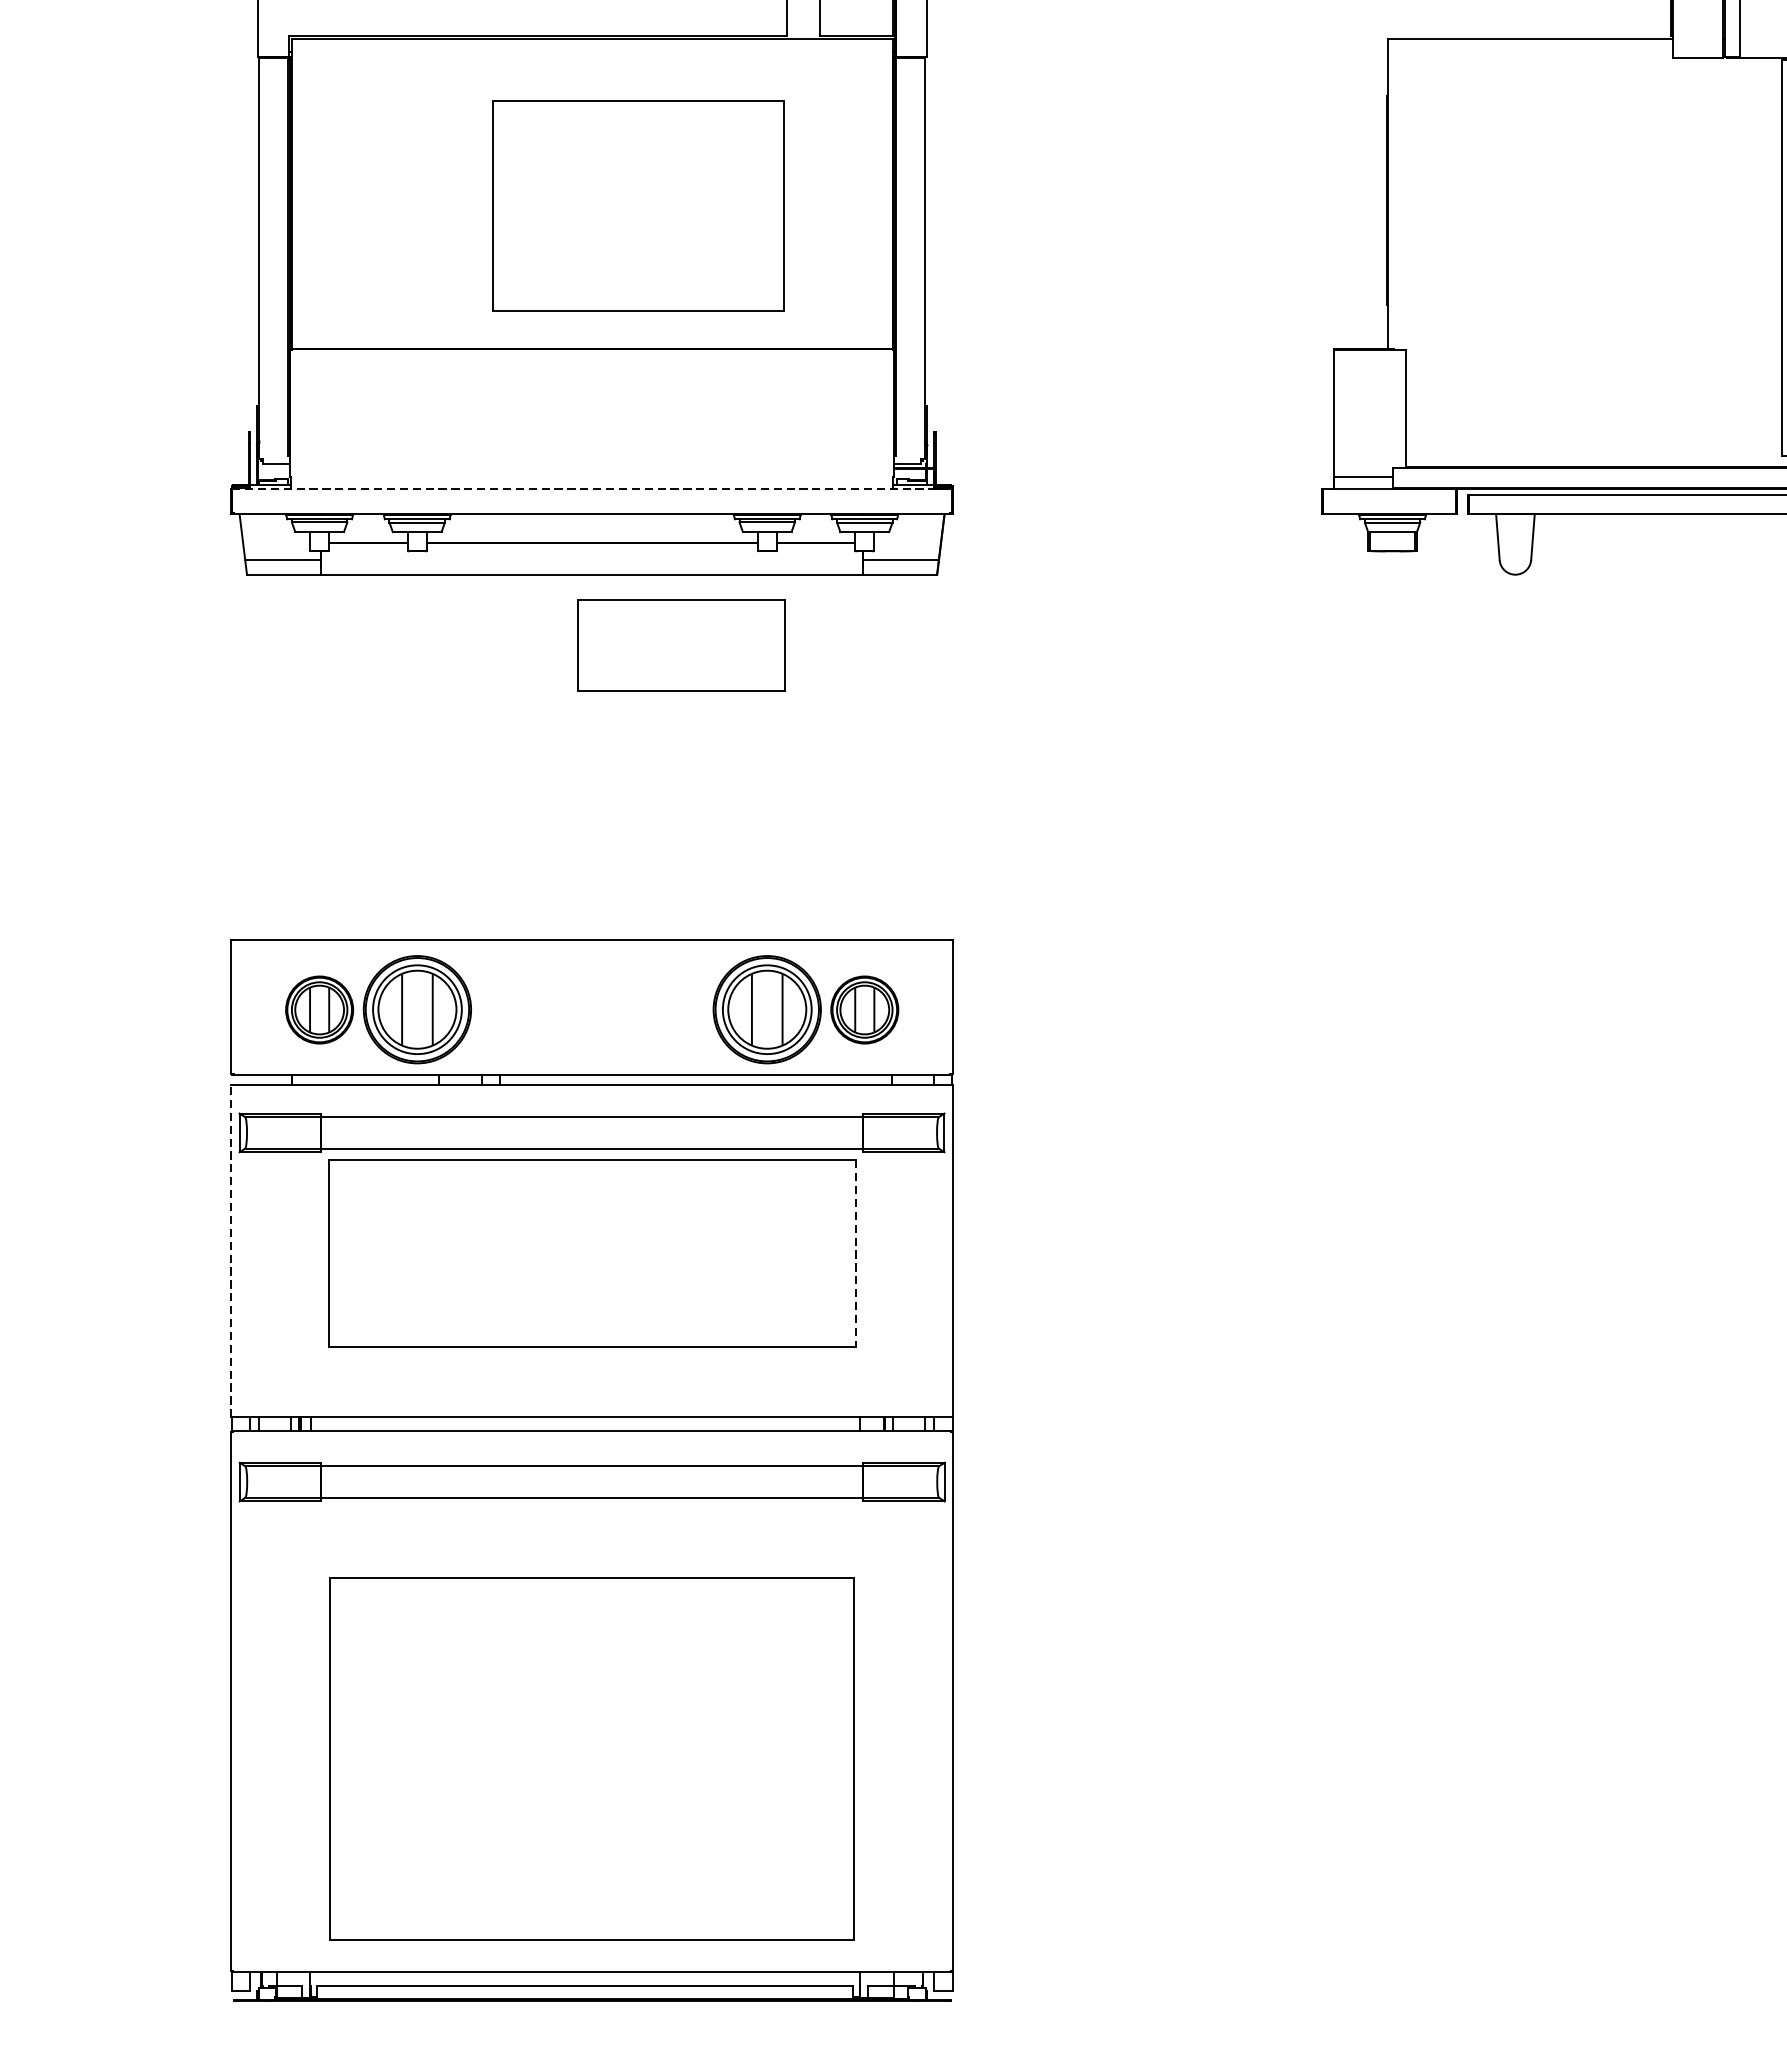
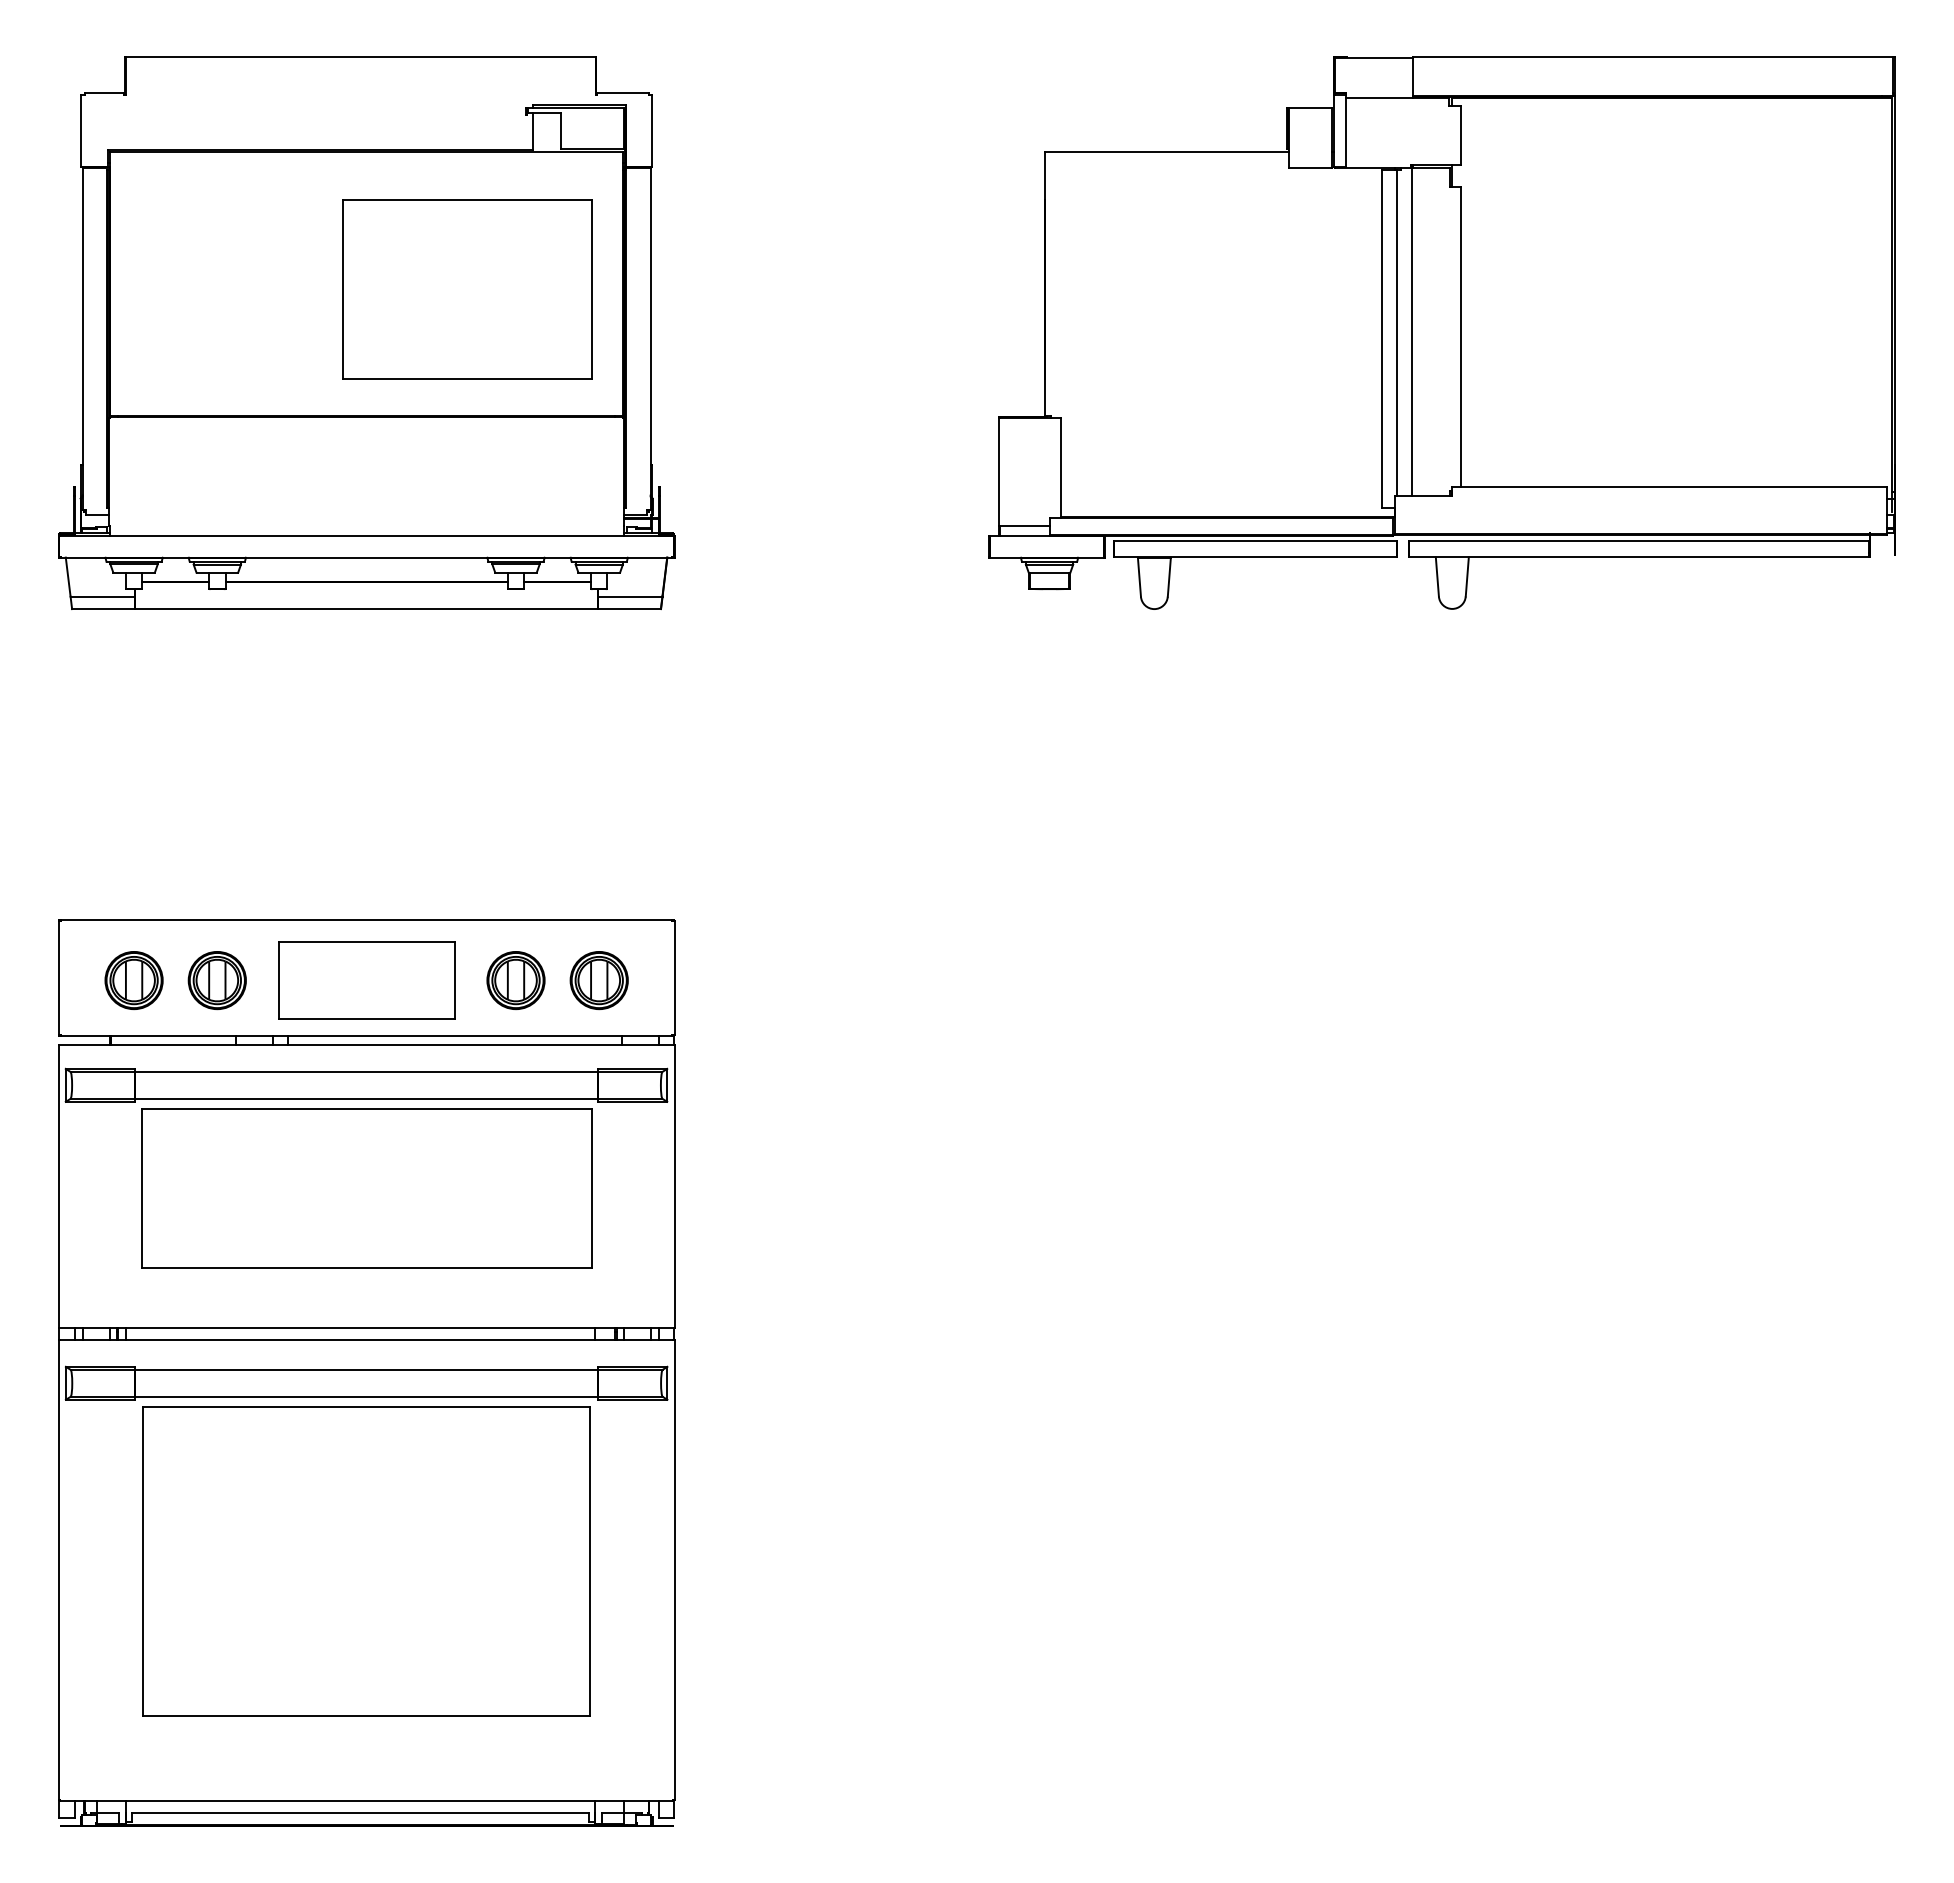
part: (638, 205) -> (467, 289), moved
line: (593, 489) -> (367, 536), dashed -> solid
part: (681, 645) -> (366, 980), moved
part: (416, 1009) -> (216, 980), size x0.62
part: (766, 1009) -> (515, 980), size x0.62
line: (231, 1251) -> (58, 1186), dashed -> solid
line: (855, 1253) -> (591, 1188), dashed -> solid
part: (592, 1758) -> (366, 1561), moved

